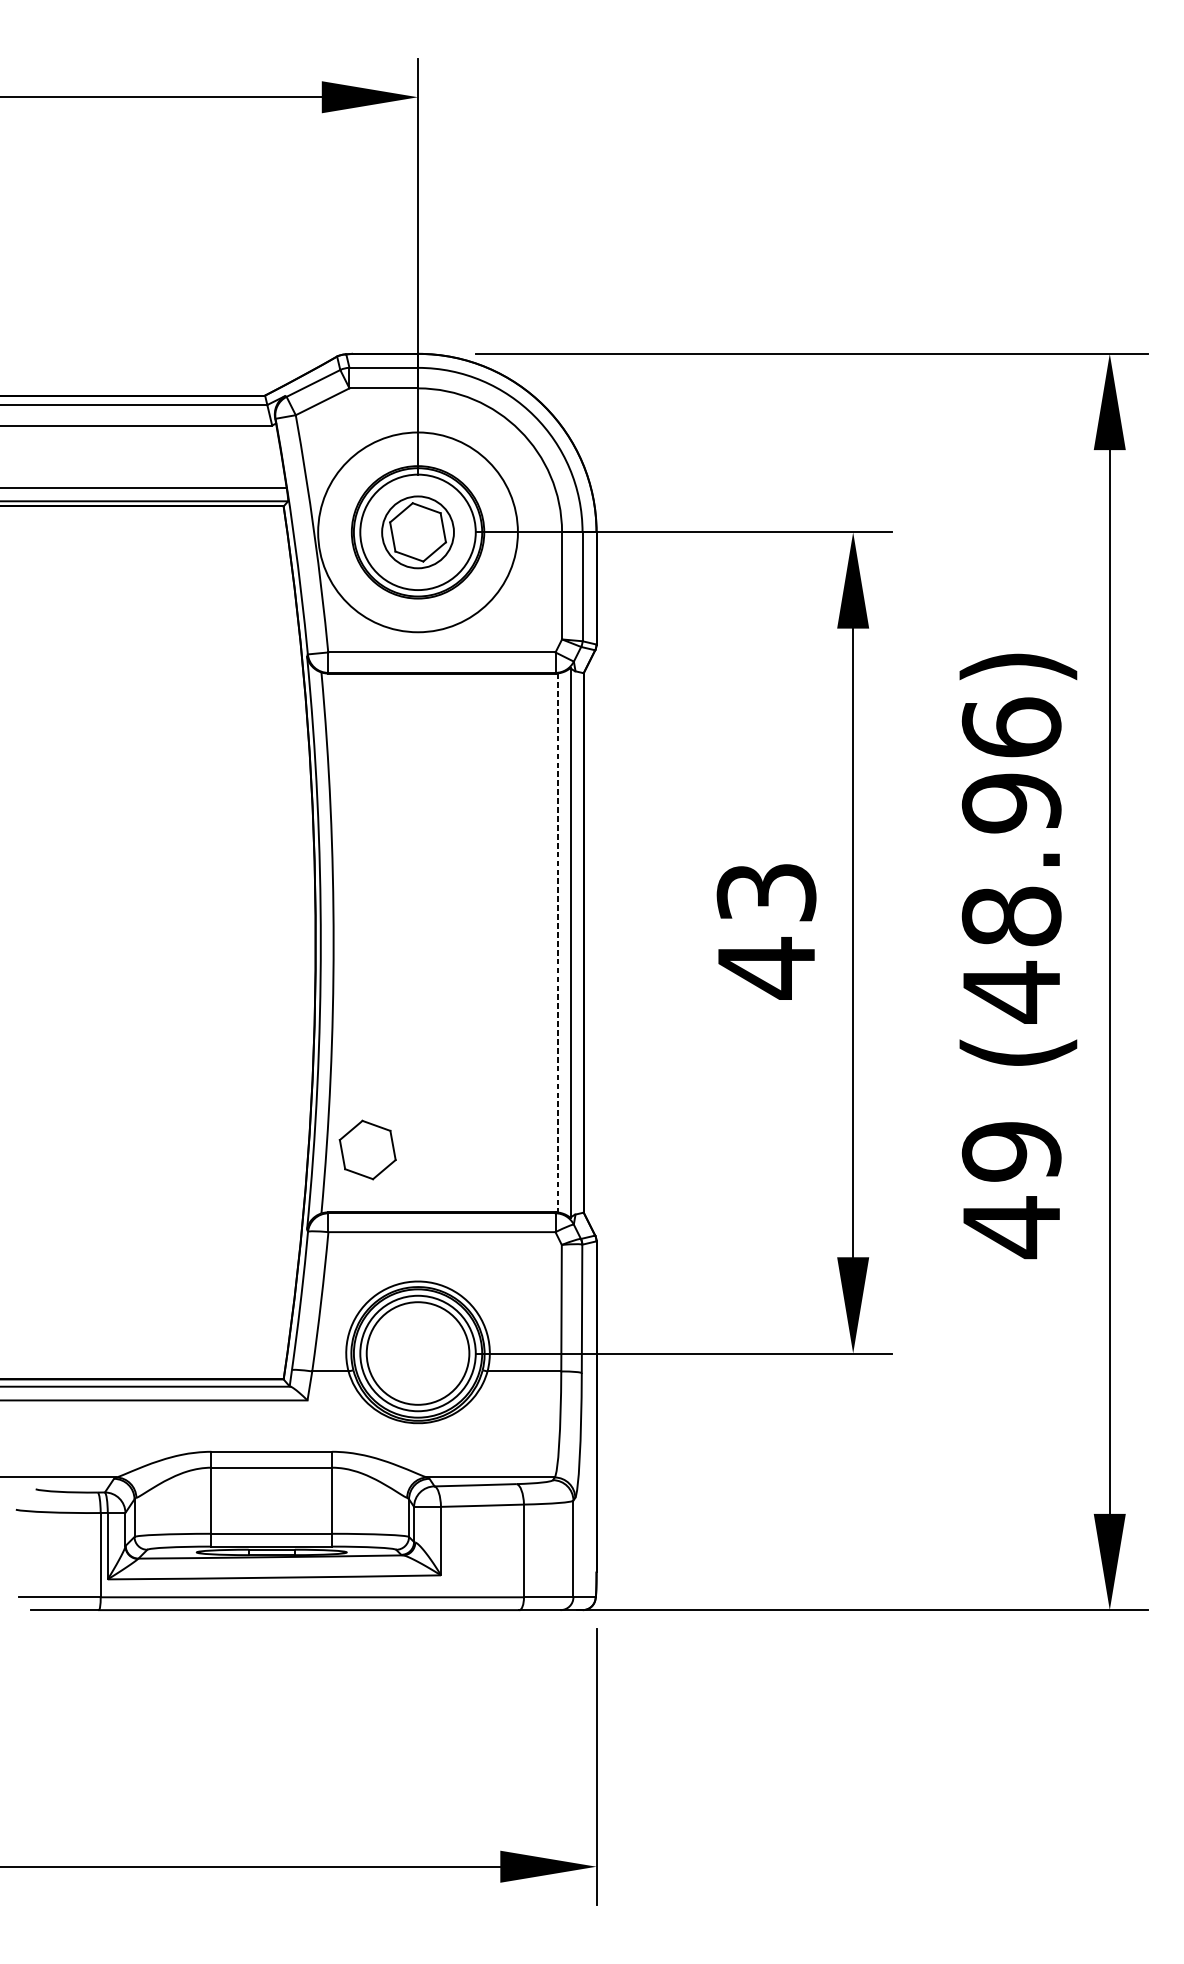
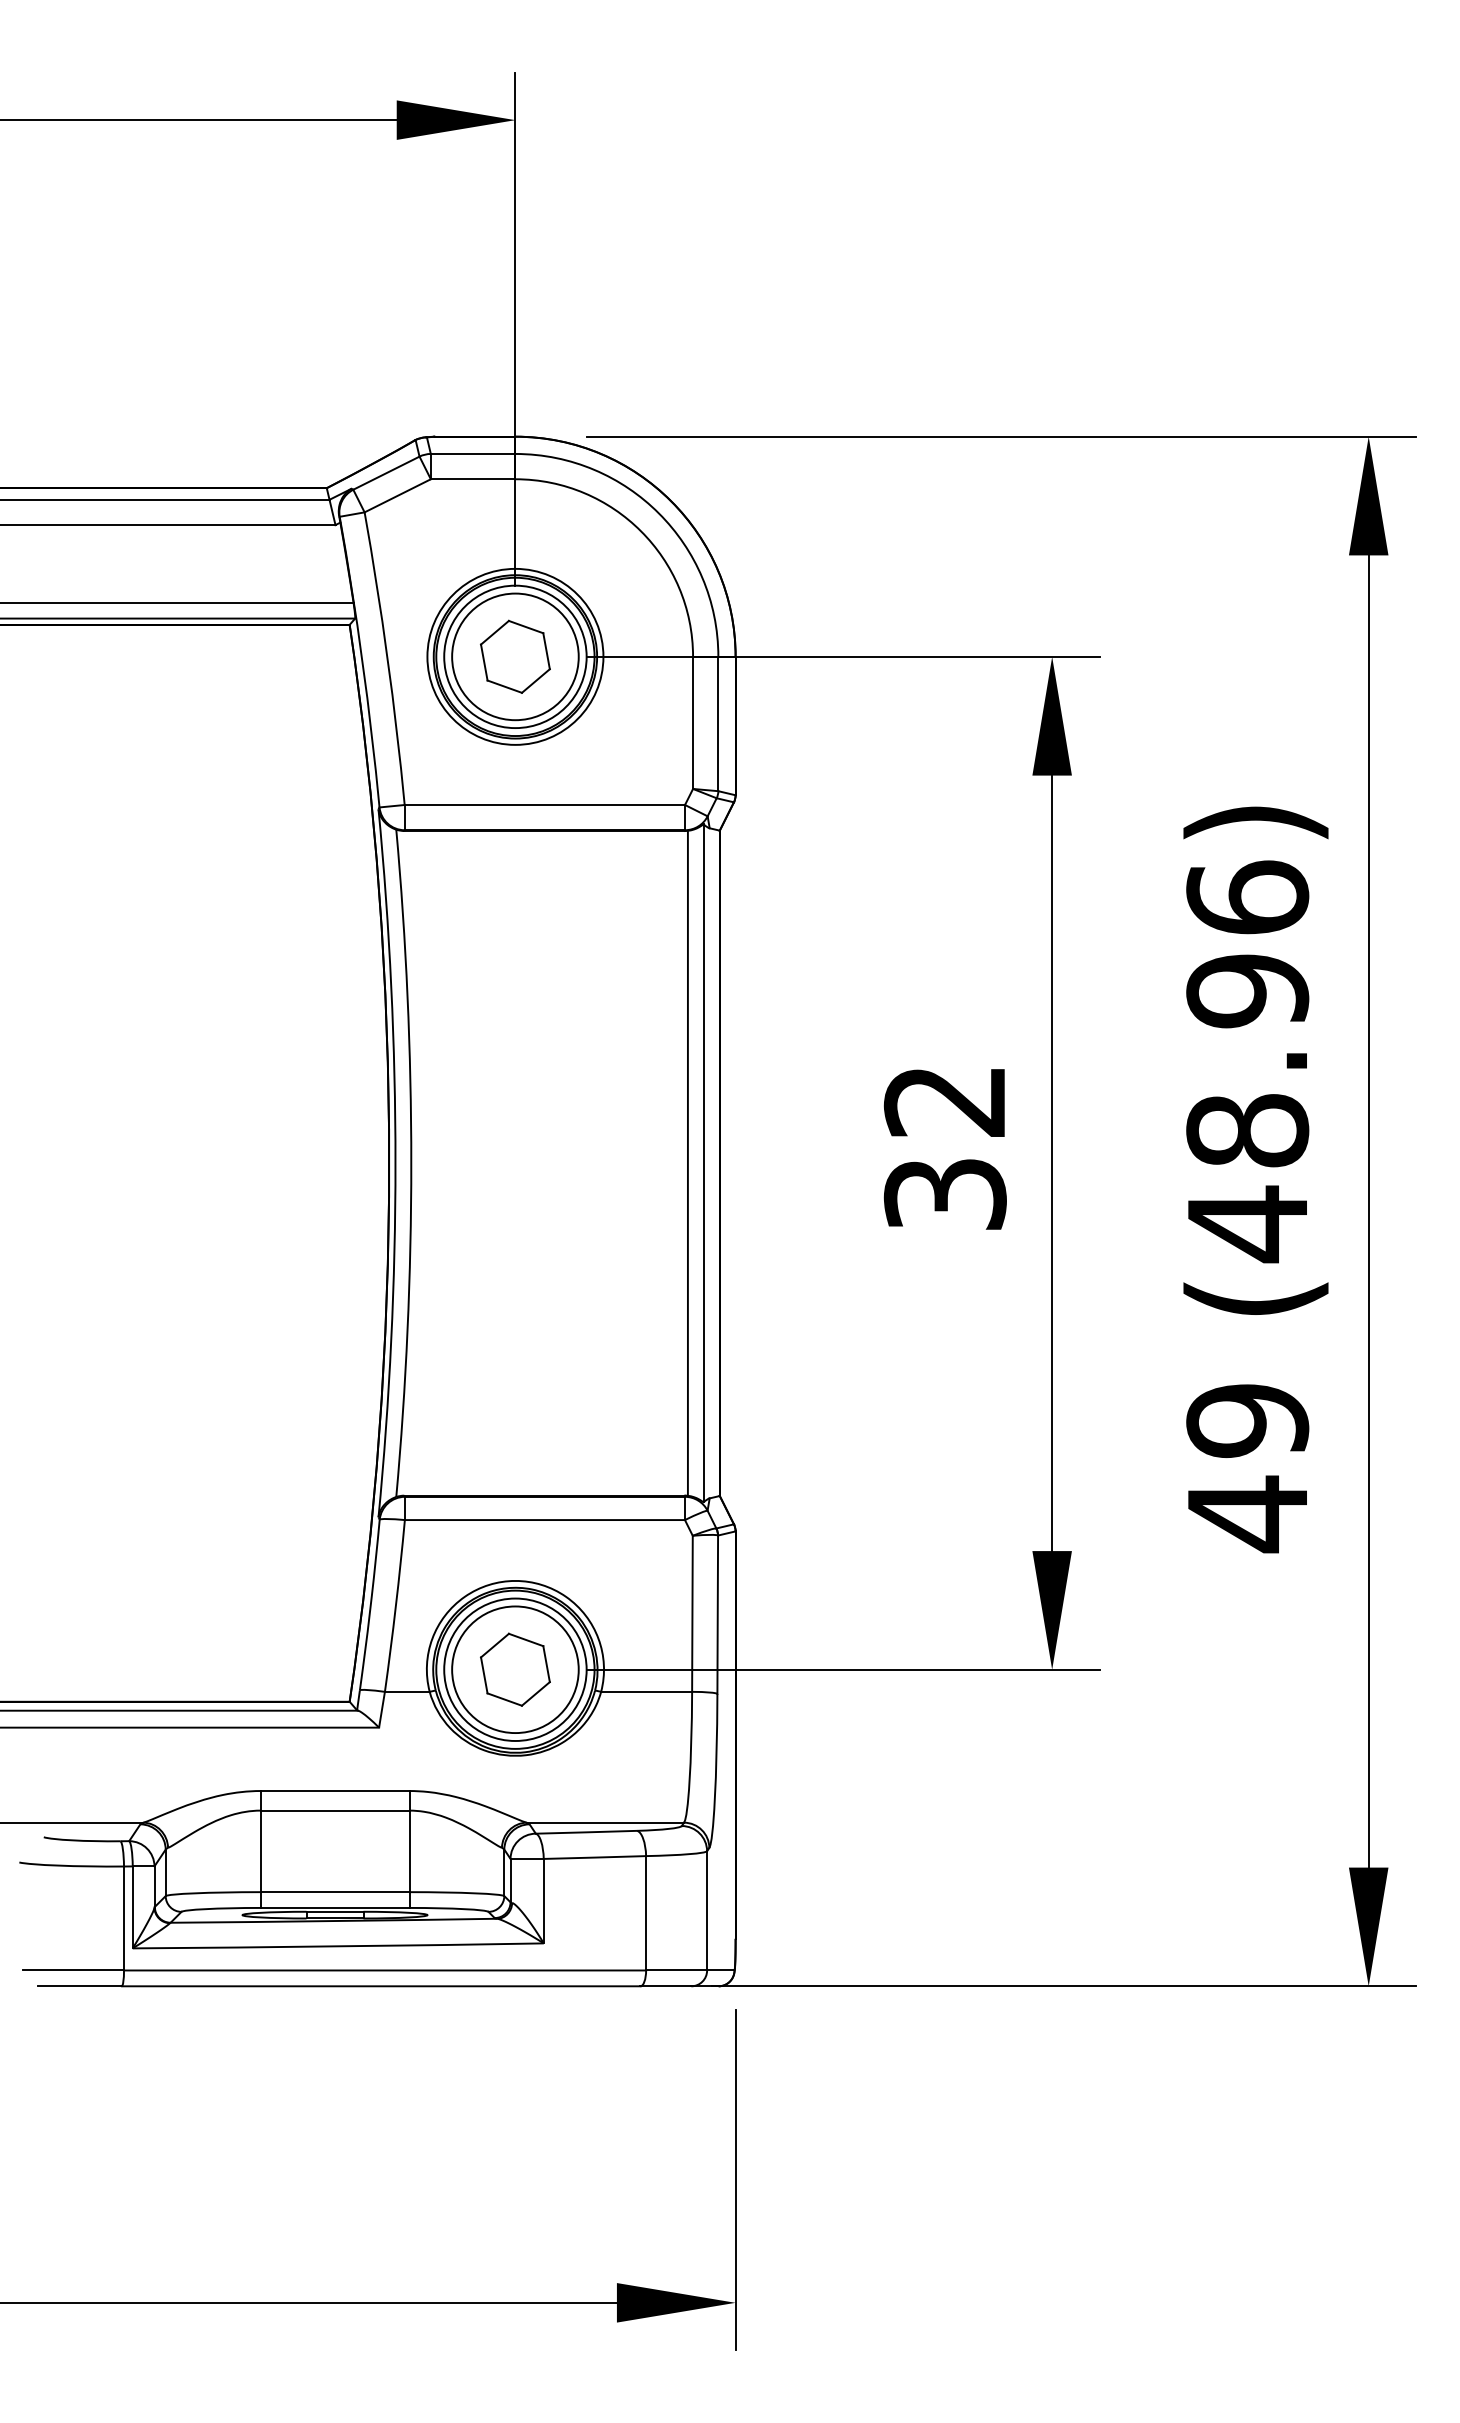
circle: (418, 532) -> (515, 656), size x0.71
circle: (418, 532) -> (515, 656), size x1.43
text: (765, 931) -> (944, 1149), 43 -> 32
line: (557, 943) -> (687, 1163), dashed -> solid
part: (367, 1149) -> (515, 1669), moved

